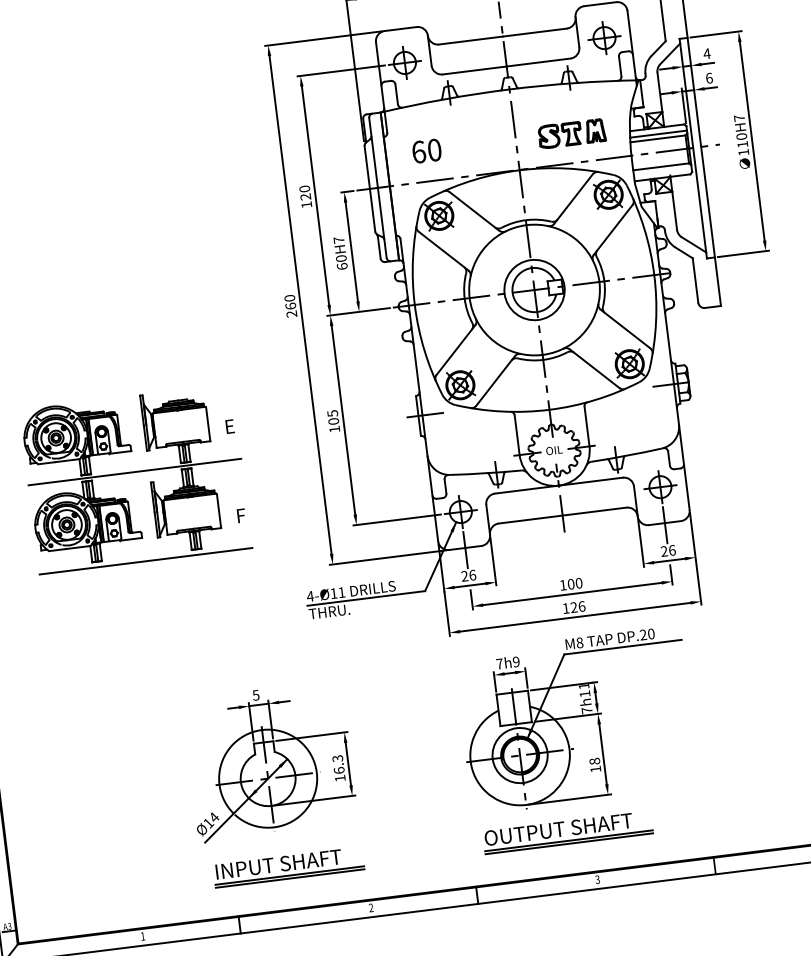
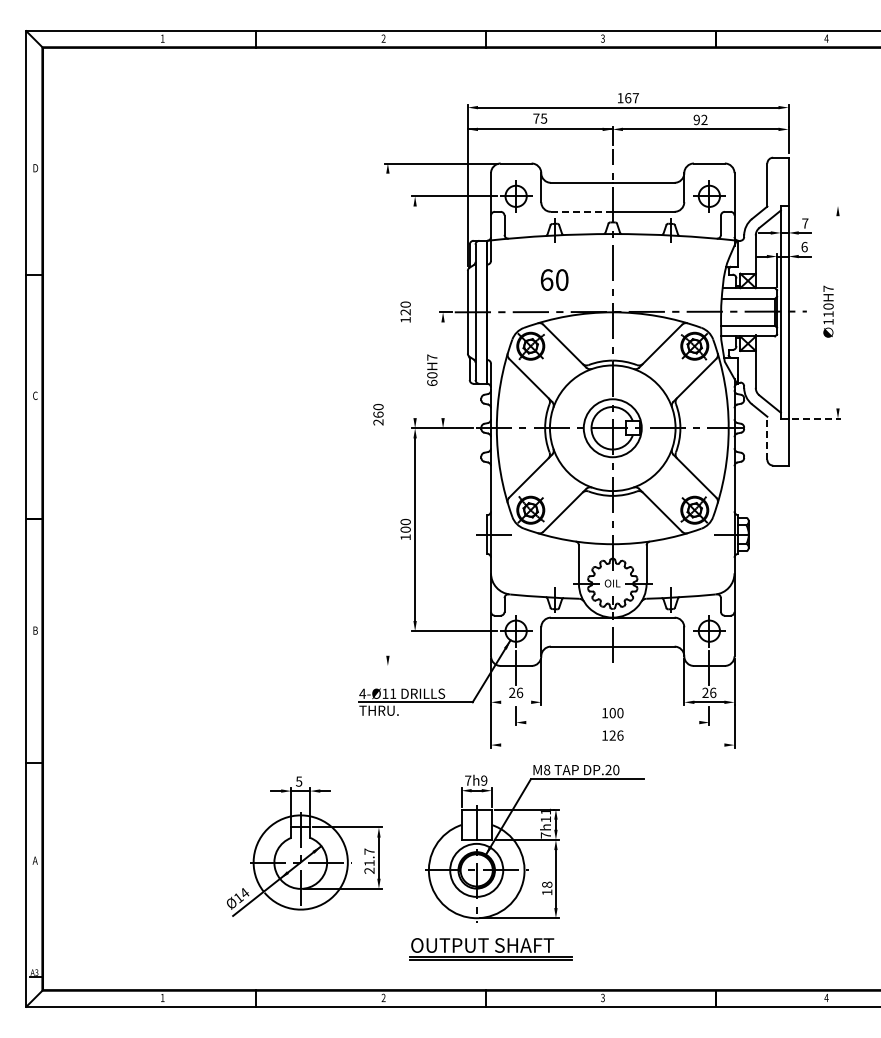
line: (715, 34) -> (815, 206), removed
text: (706, 53) -> (804, 223), 4 -> 7
line: (474, 70) -> (581, 211), solid -> dashed
part: (571, 133) -> (666, 283), removed
line: (658, 134) -> (749, 294), removed
line: (752, 141) -> (838, 312), removed
text: (426, 150) -> (554, 279), moved
line: (315, 195) -> (415, 312), removed
line: (352, 252) -> (443, 370), removed
line: (743, 253) -> (816, 418), solid -> dashed
line: (695, 280) -> (767, 438), solid -> dashed
line: (300, 304) -> (387, 414), removed
text: (332, 413) -> (405, 521), 105 -> 100
part: (134, 472) -> (209, 554), removed
line: (388, 557) -> (441, 665), removed
line: (470, 585) -> (516, 702), removed
line: (572, 593) -> (612, 722), removed
line: (575, 617) -> (612, 745), removed
part: (576, 720) -> (534, 843), moved
text: (338, 767) -> (369, 860), 16.3 -> 21.7
part: (567, 832) -> (490, 949), moved
part: (288, 867) -> (309, 949), removed

